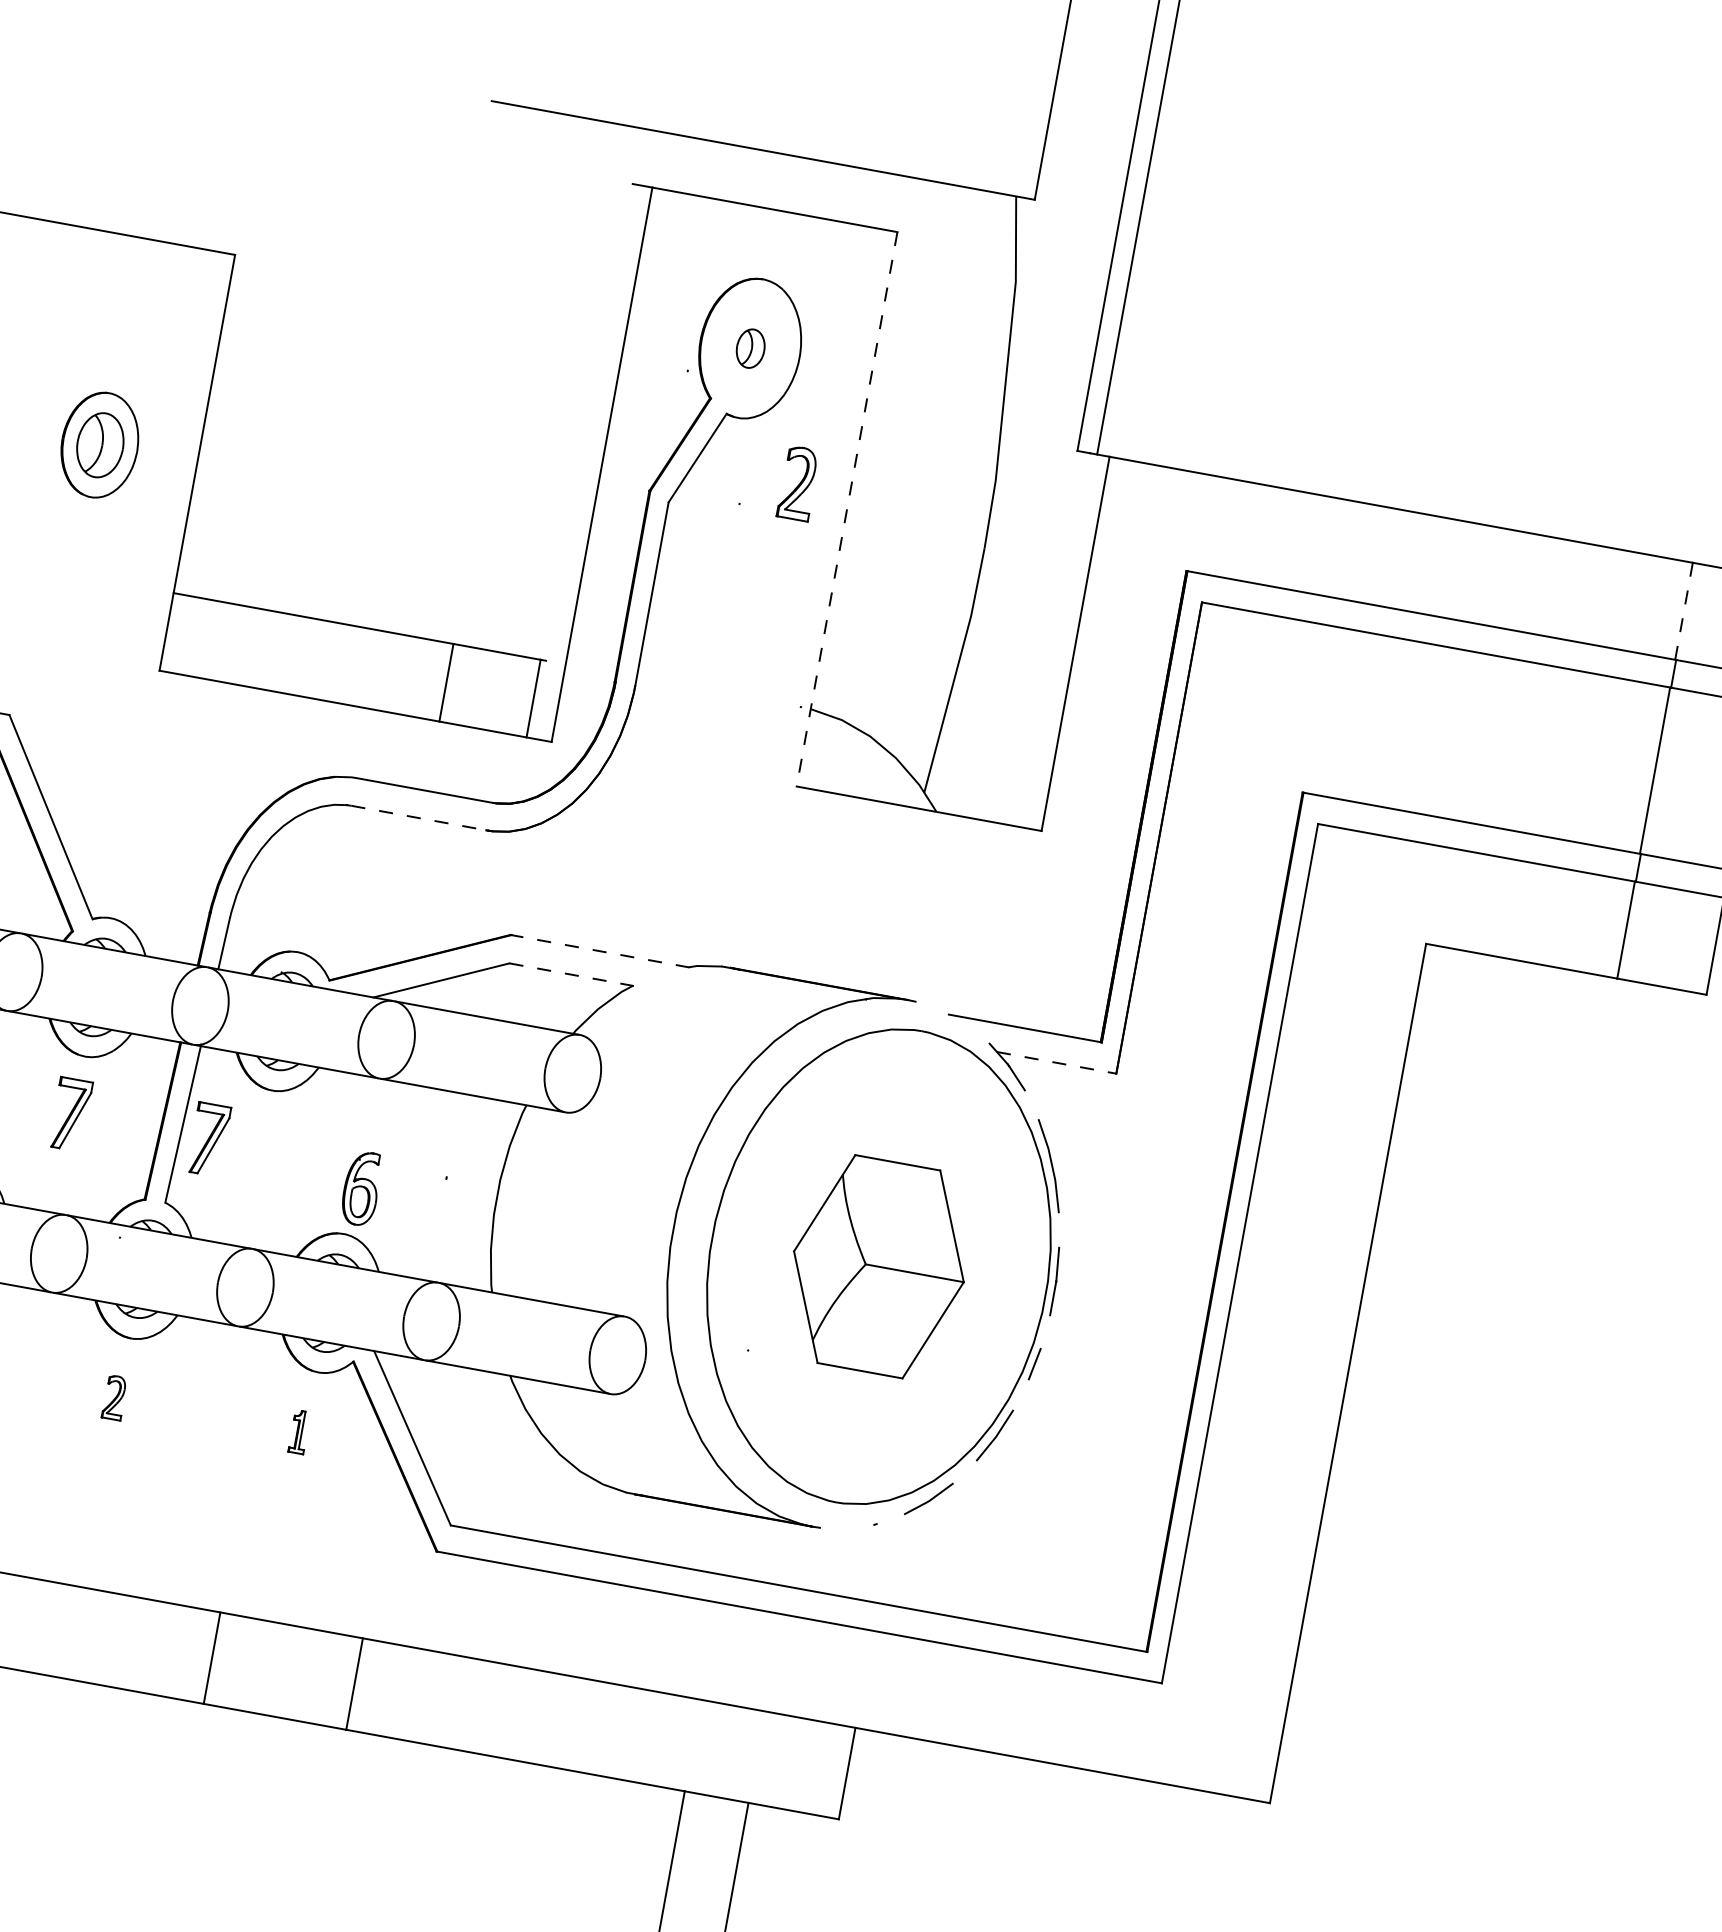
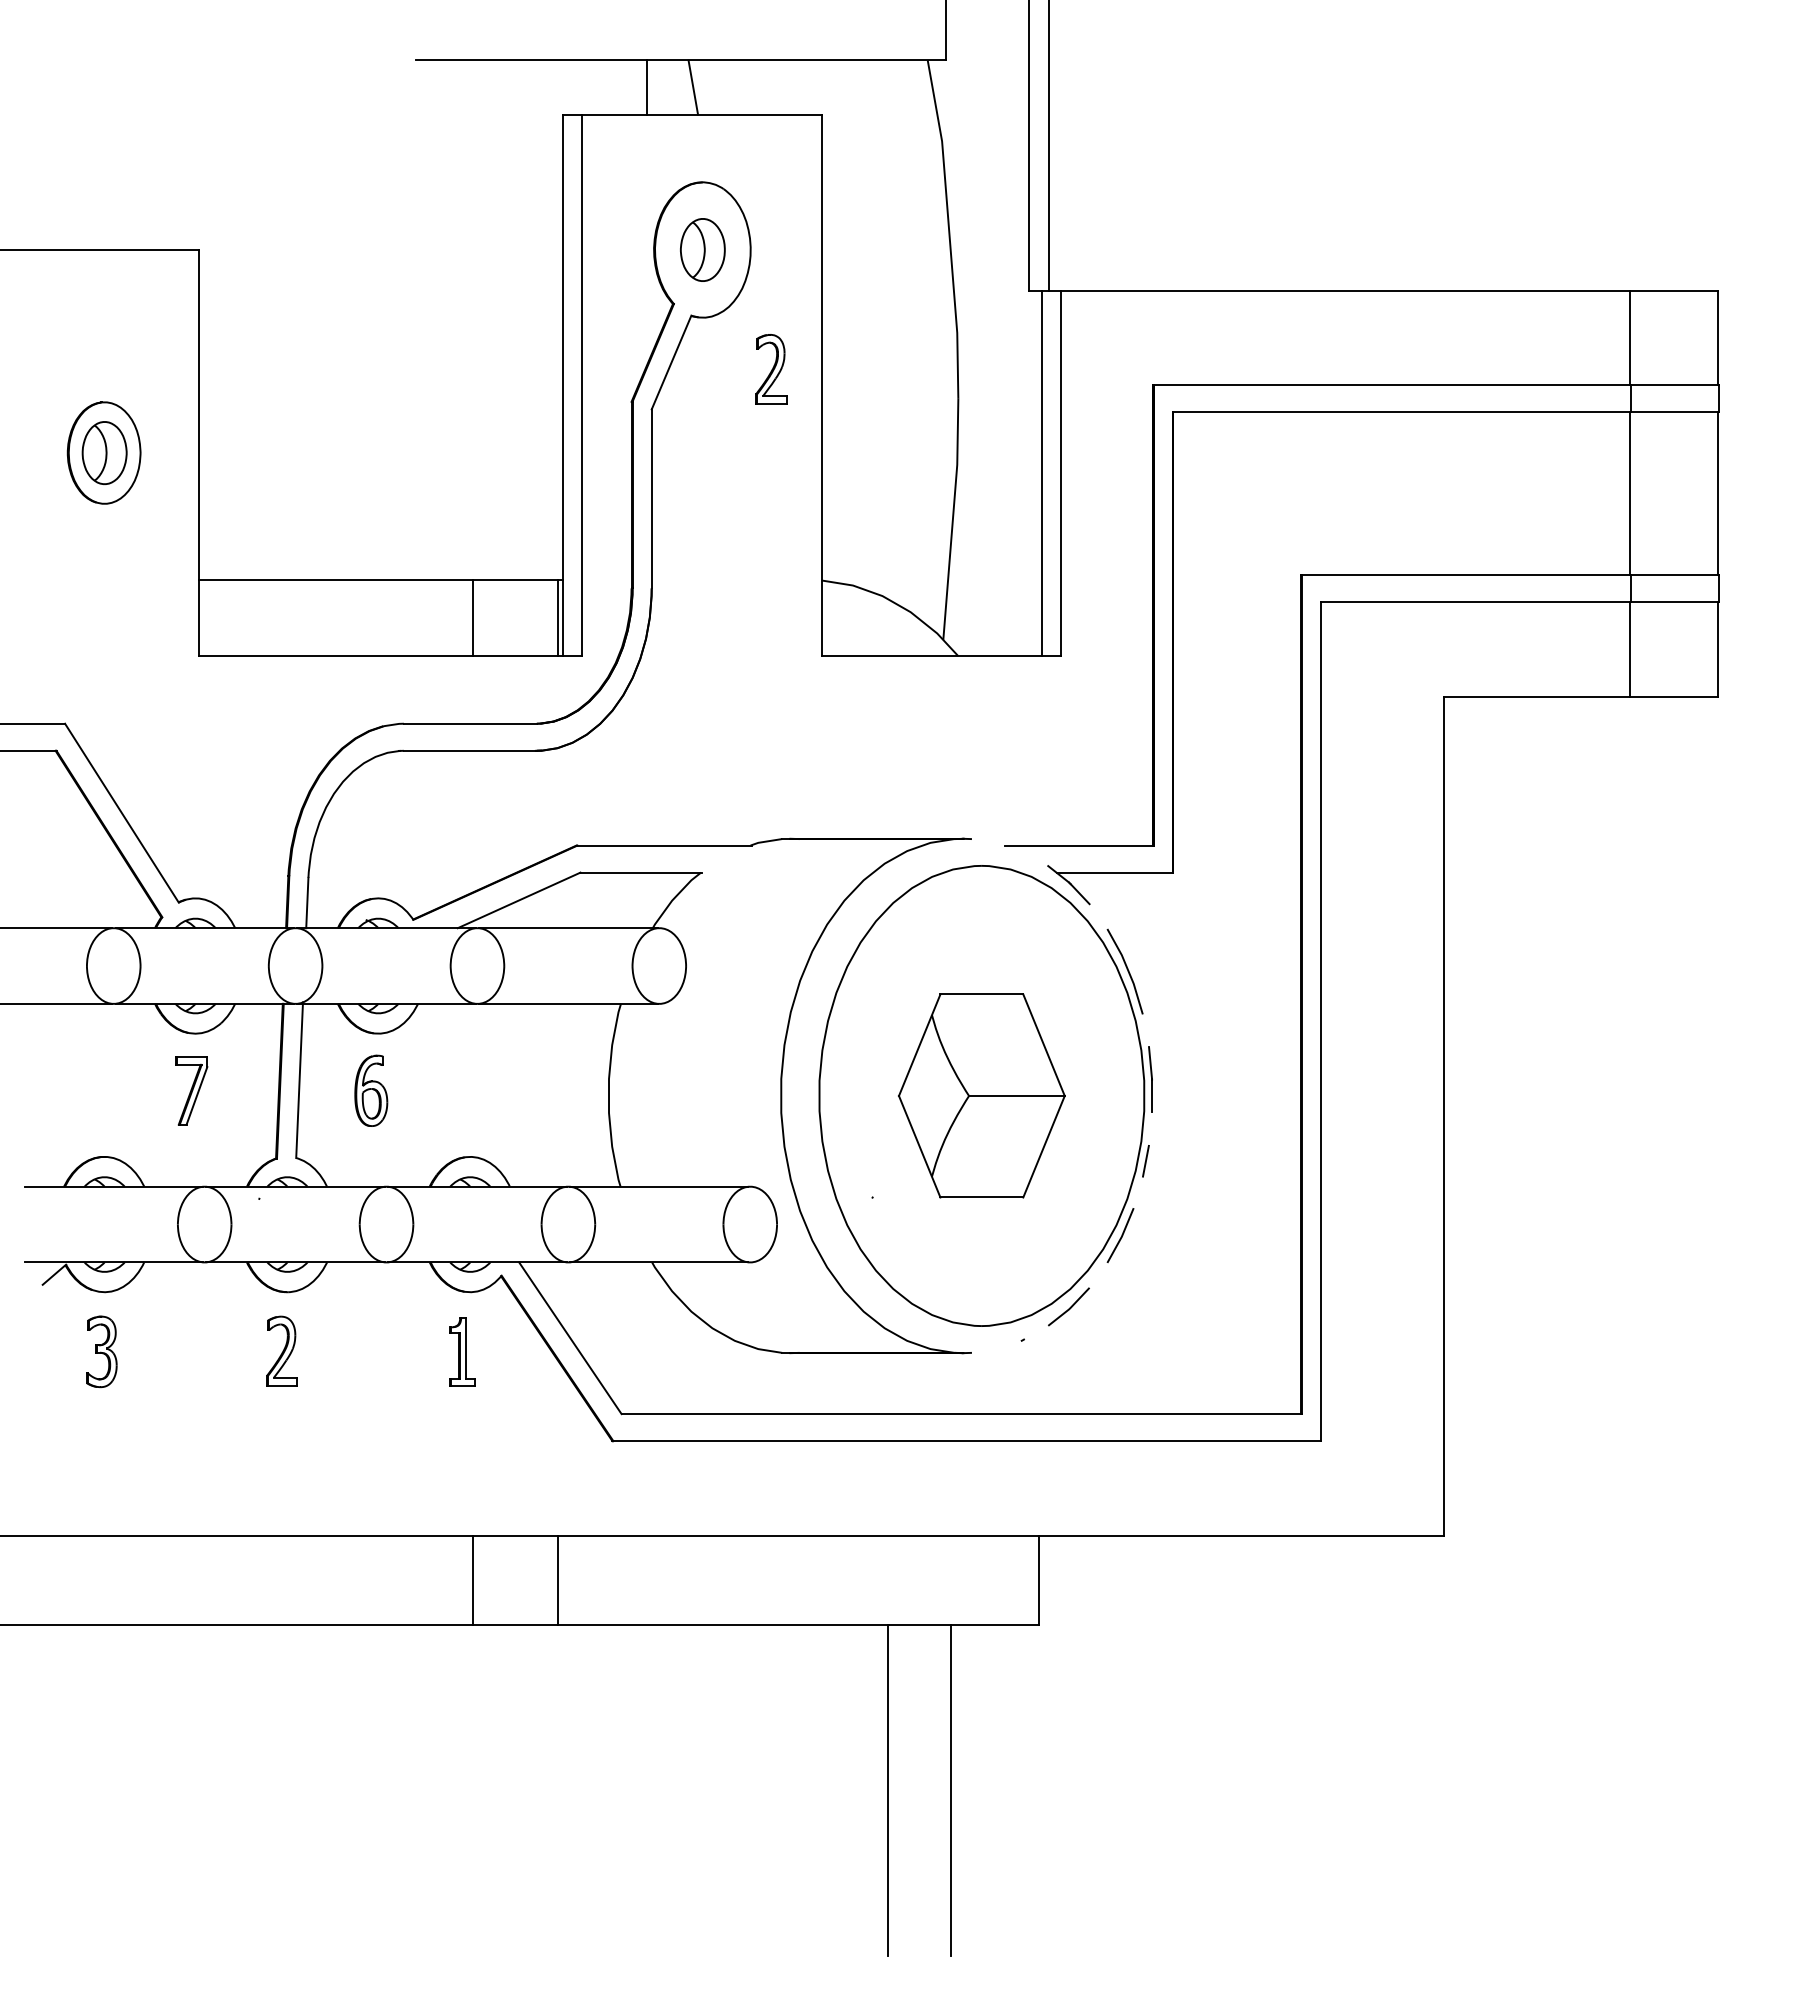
line: (724, 171) -> (647, 87), added
line: (771, 180) -> (693, 87), added
part: (750, 348) -> (702, 249), size x1.67
line: (582, 461) -> (563, 385), added
line: (846, 509) -> (821, 385), dashed -> solid
line: (1684, 610) -> (1630, 337), dashed -> solid
line: (1055, 640) -> (1041, 473), added
line: (419, 817) -> (470, 750), dashed -> solid
line: (600, 951) -> (664, 845), dashed -> solid
line: (571, 974) -> (641, 872), dashed -> solid
line: (1057, 1062) -> (1115, 872), dashed -> solid
part: (208, 1139) -> (326, 1090), removed
part: (361, 1188) -> (371, 1090), moved
part: (114, 1397) -> (281, 1350), size x1.67
part: (299, 1431) -> (462, 1351), size x1.67
line: (211, 1658) -> (472, 1580), moved

